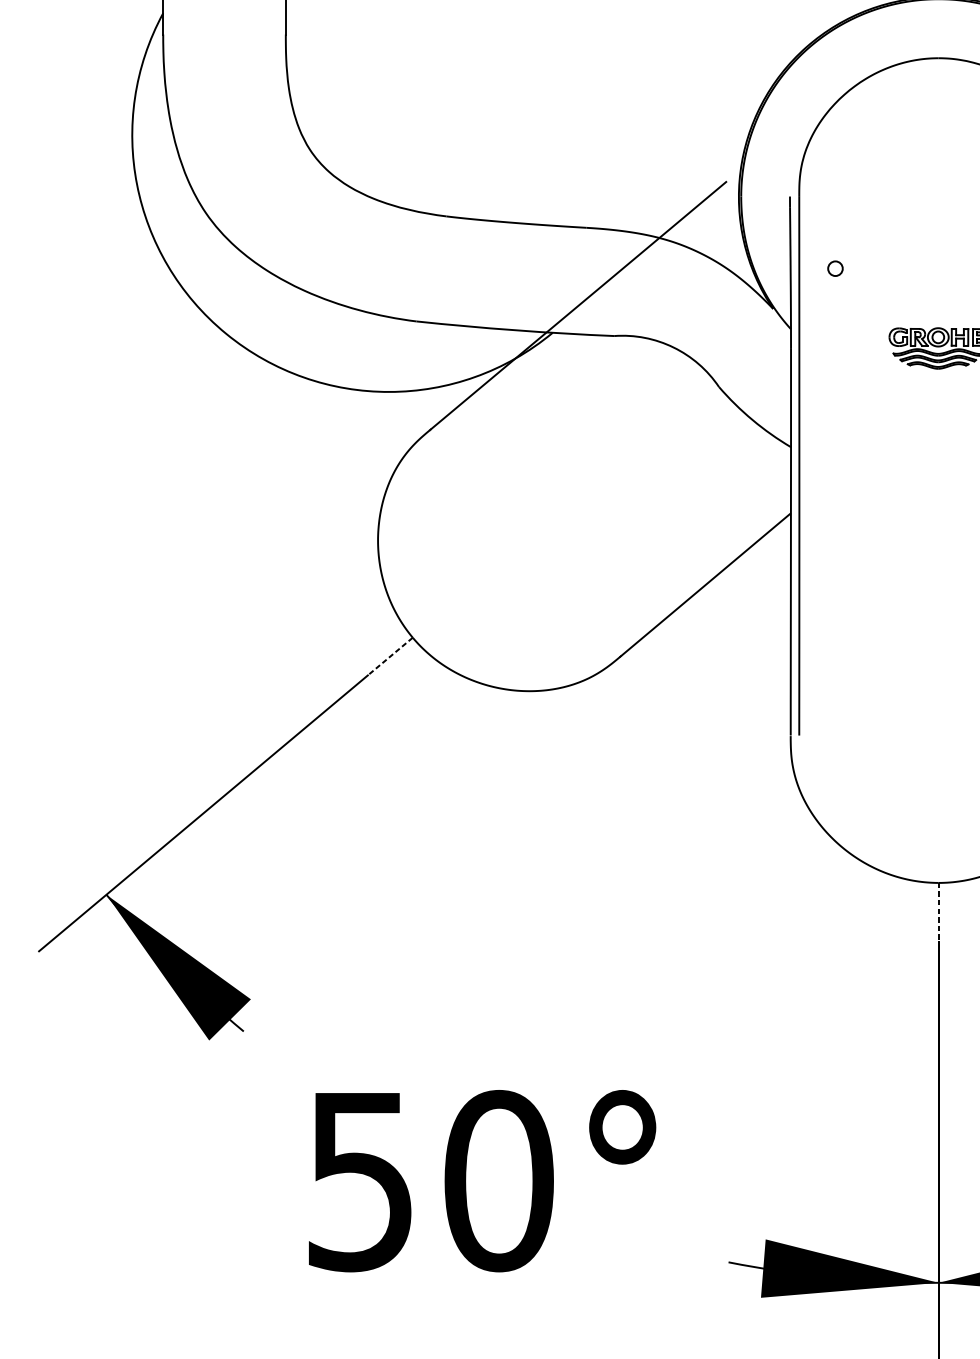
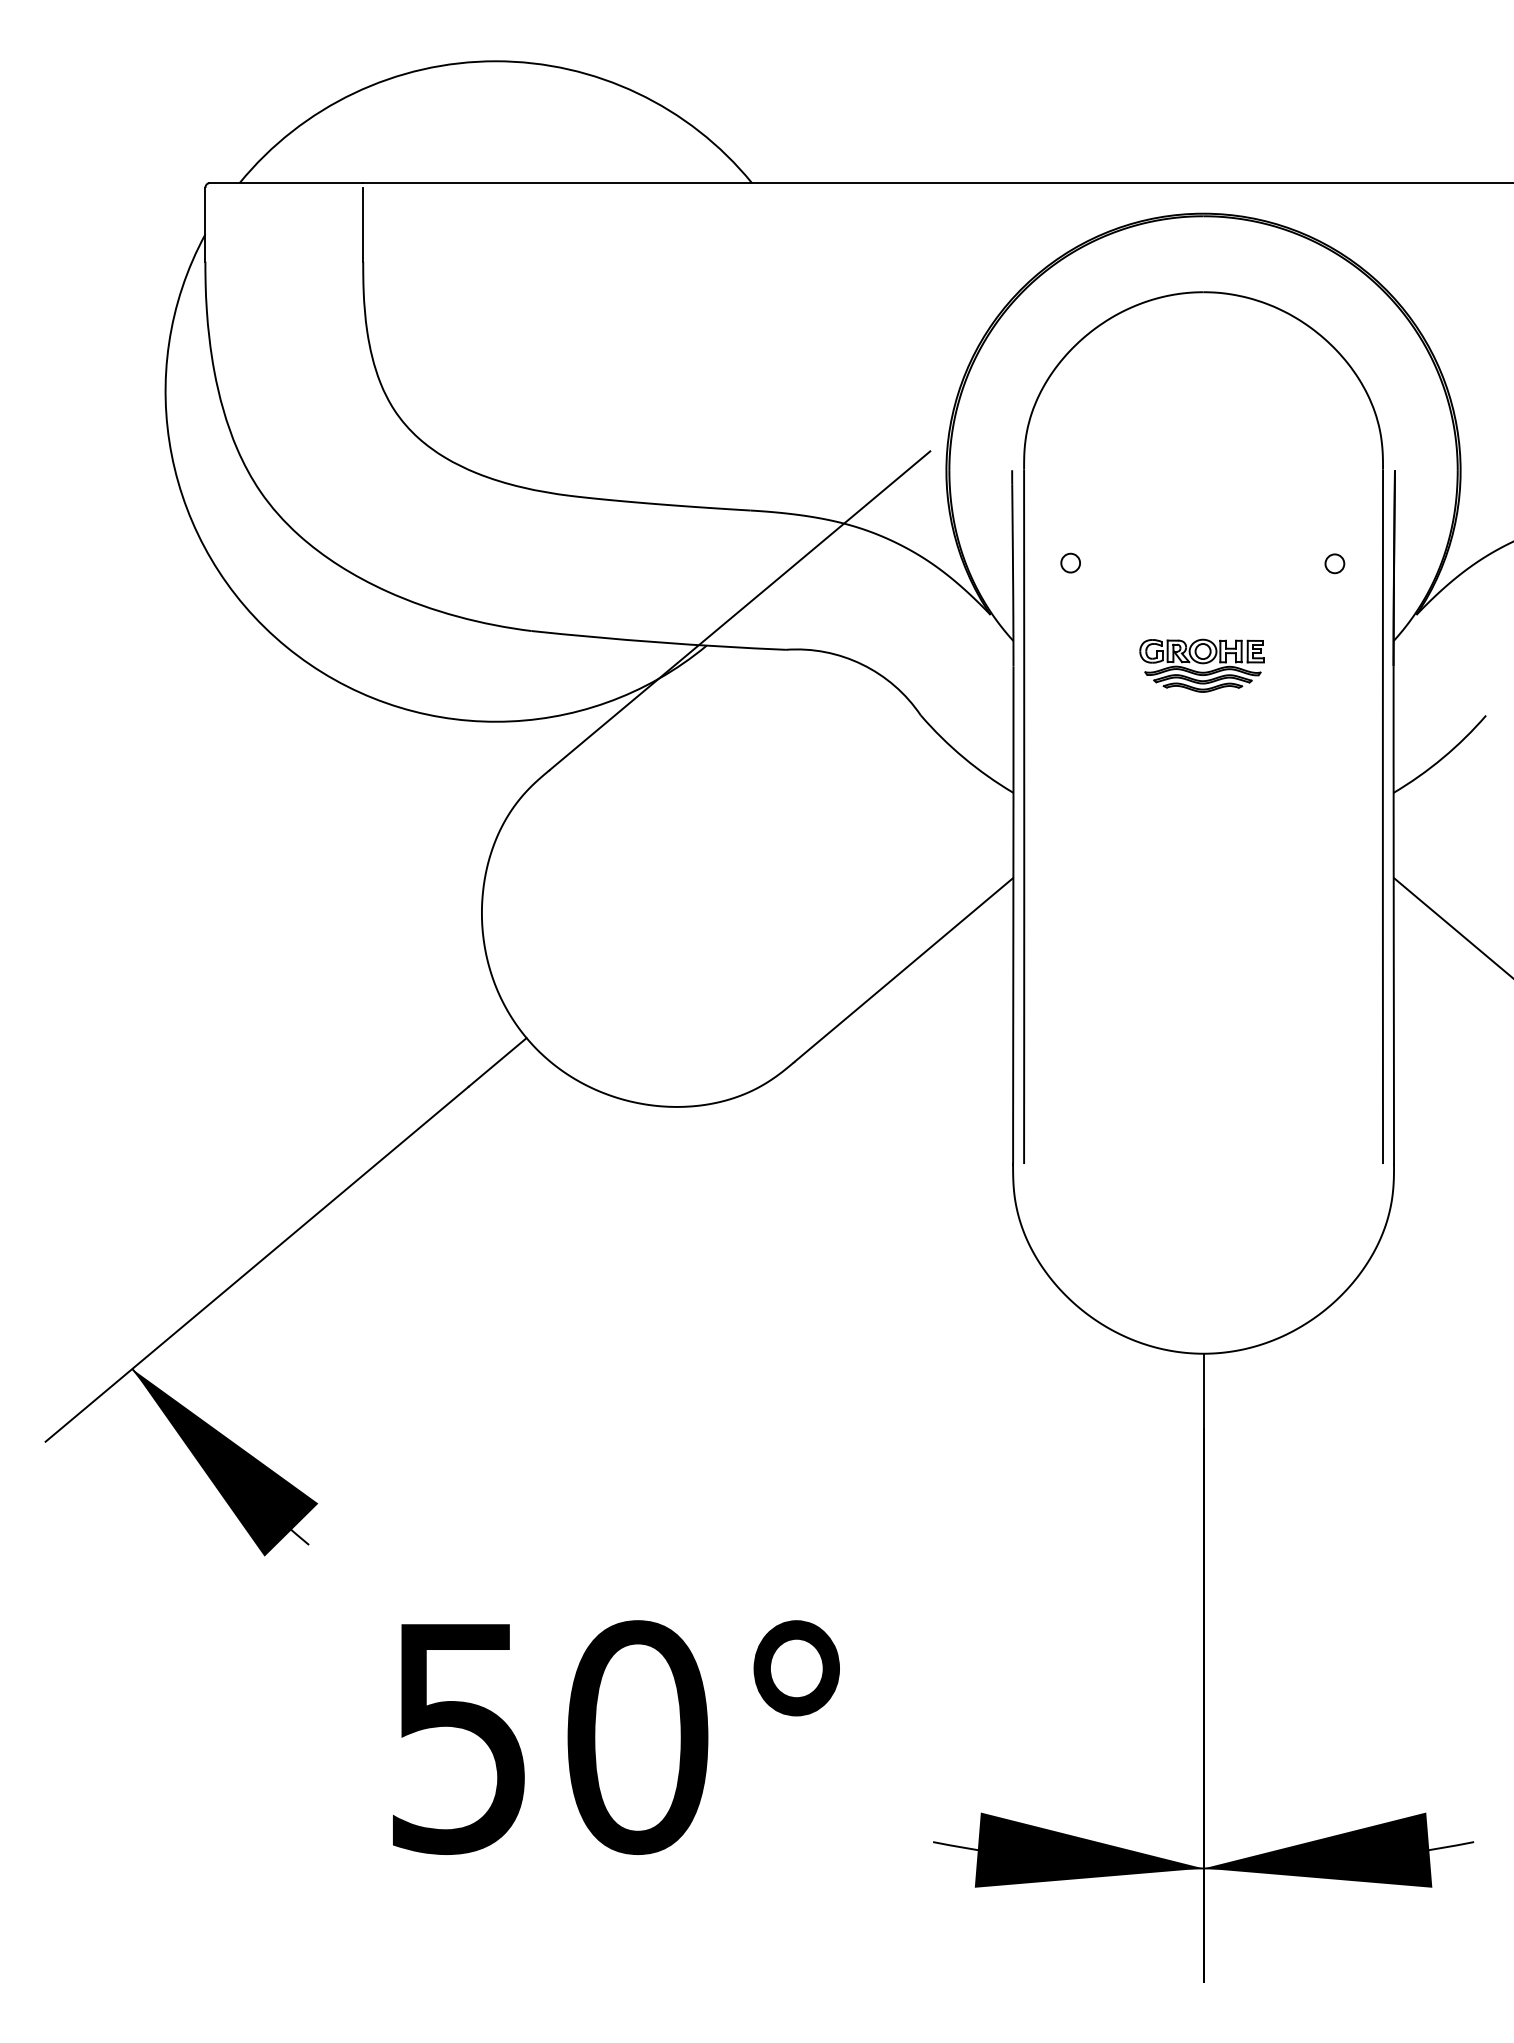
line: (390, 656) -> (497, 1062), dashed -> solid
line: (938, 912) -> (1203, 1391), dashed -> solid

